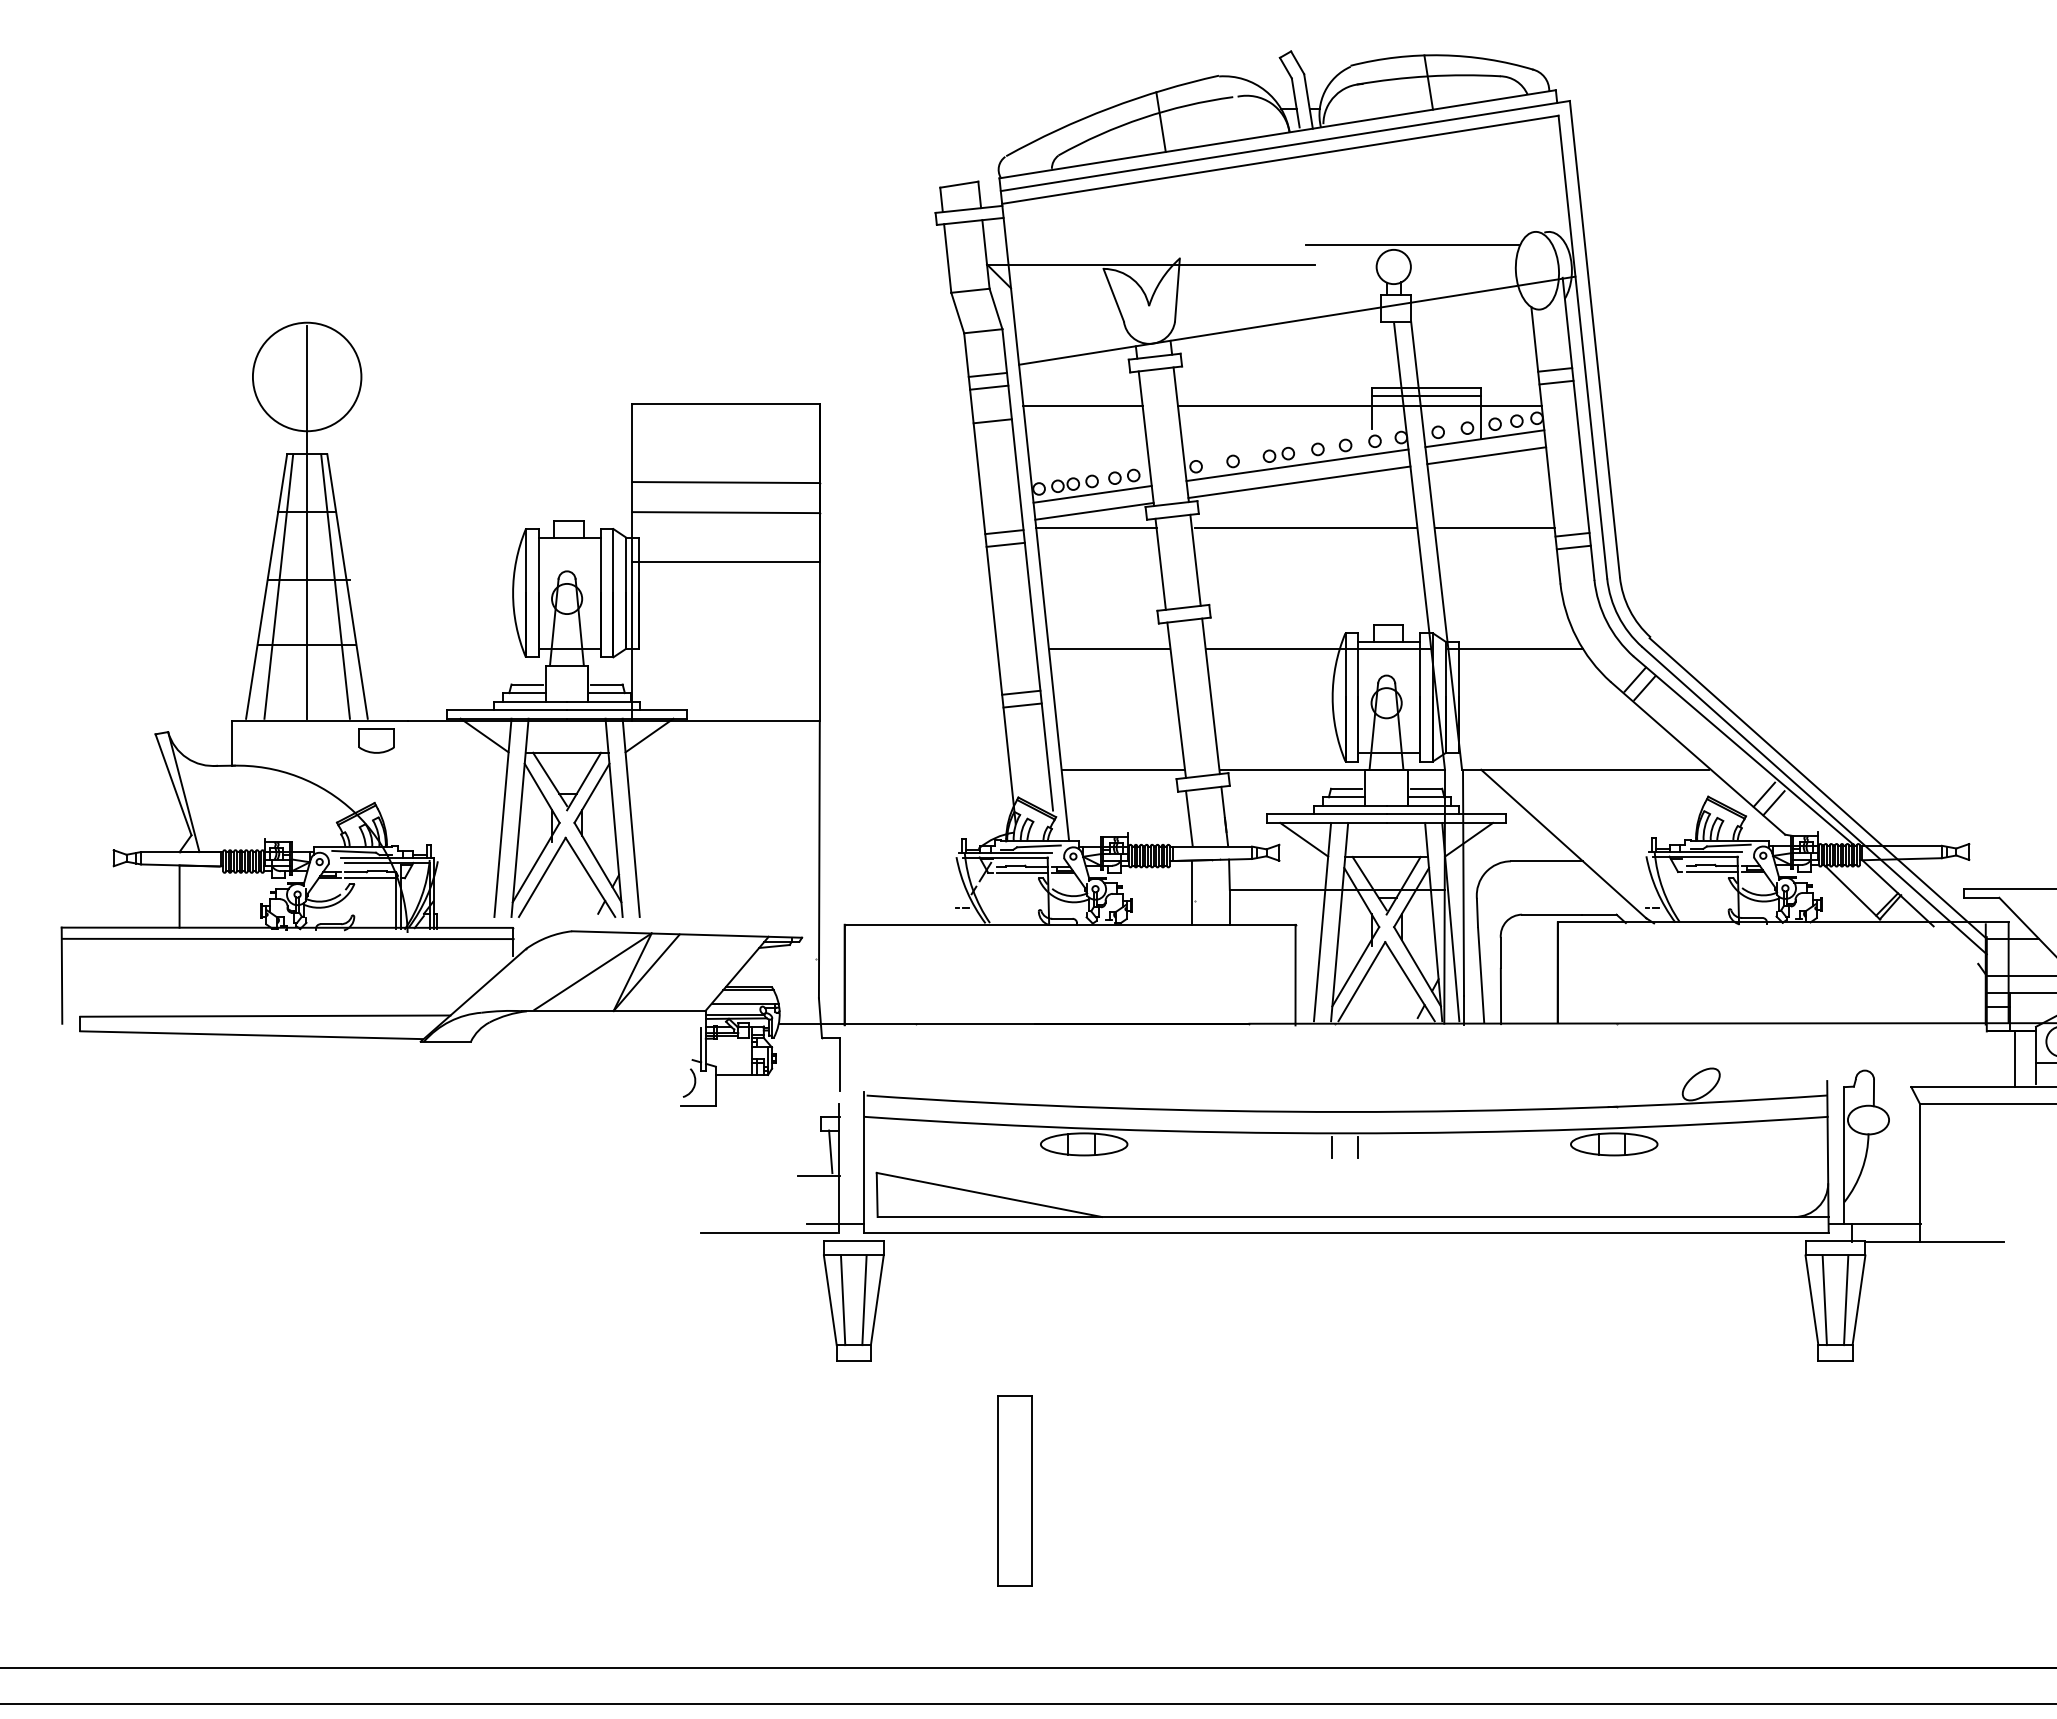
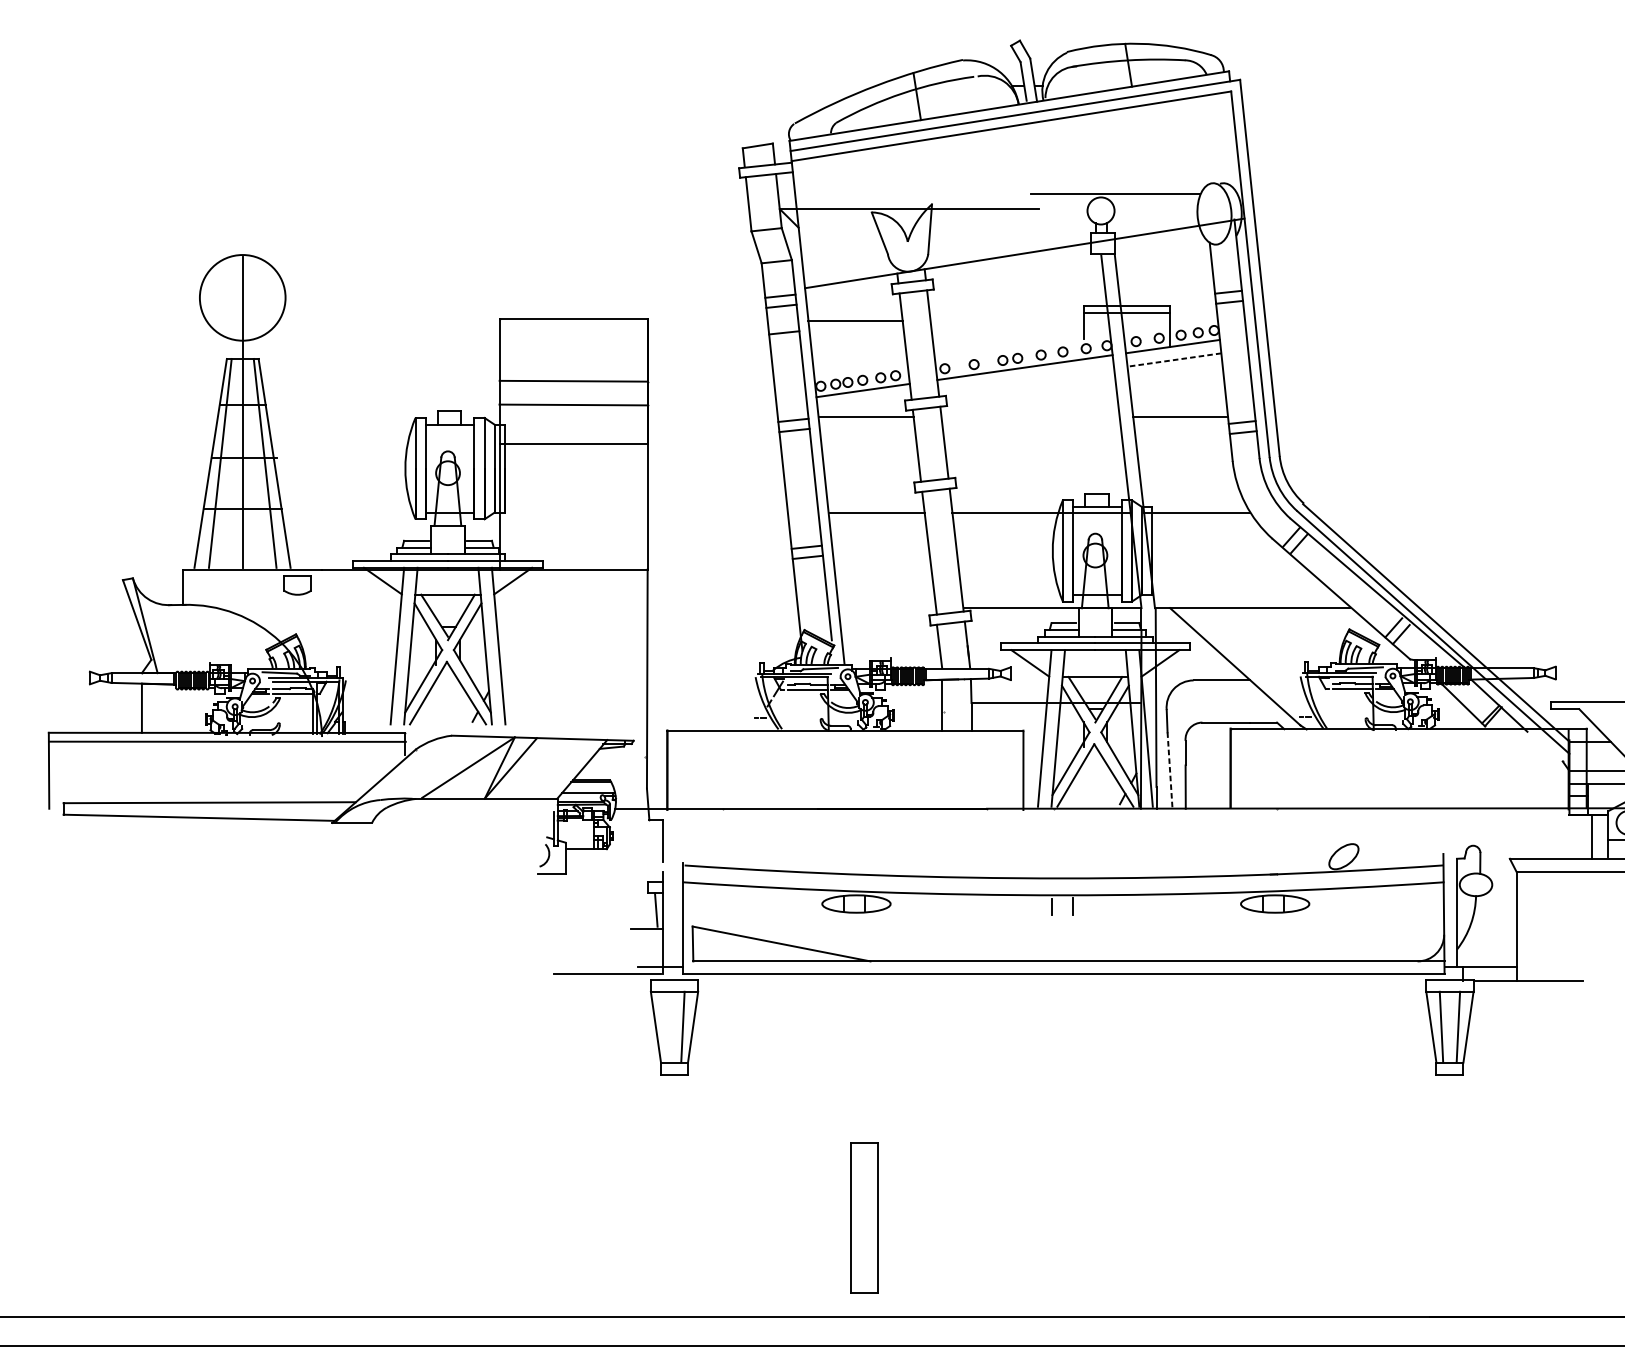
line: (1359, 405) -> (1073, 320), removed
line: (1486, 455) -> (1174, 359), solid -> dashed
line: (1299, 482) -> (1026, 381), removed
line: (1094, 510) -> (864, 403), removed
line: (1305, 528) -> (1031, 417), removed
line: (1122, 769) -> (886, 607), removed
line: (1481, 975) -> (1170, 770), solid -> dashed
line: (842, 1300) -> (665, 1027), removed
part: (1014, 1490) -> (863, 1217), moved

